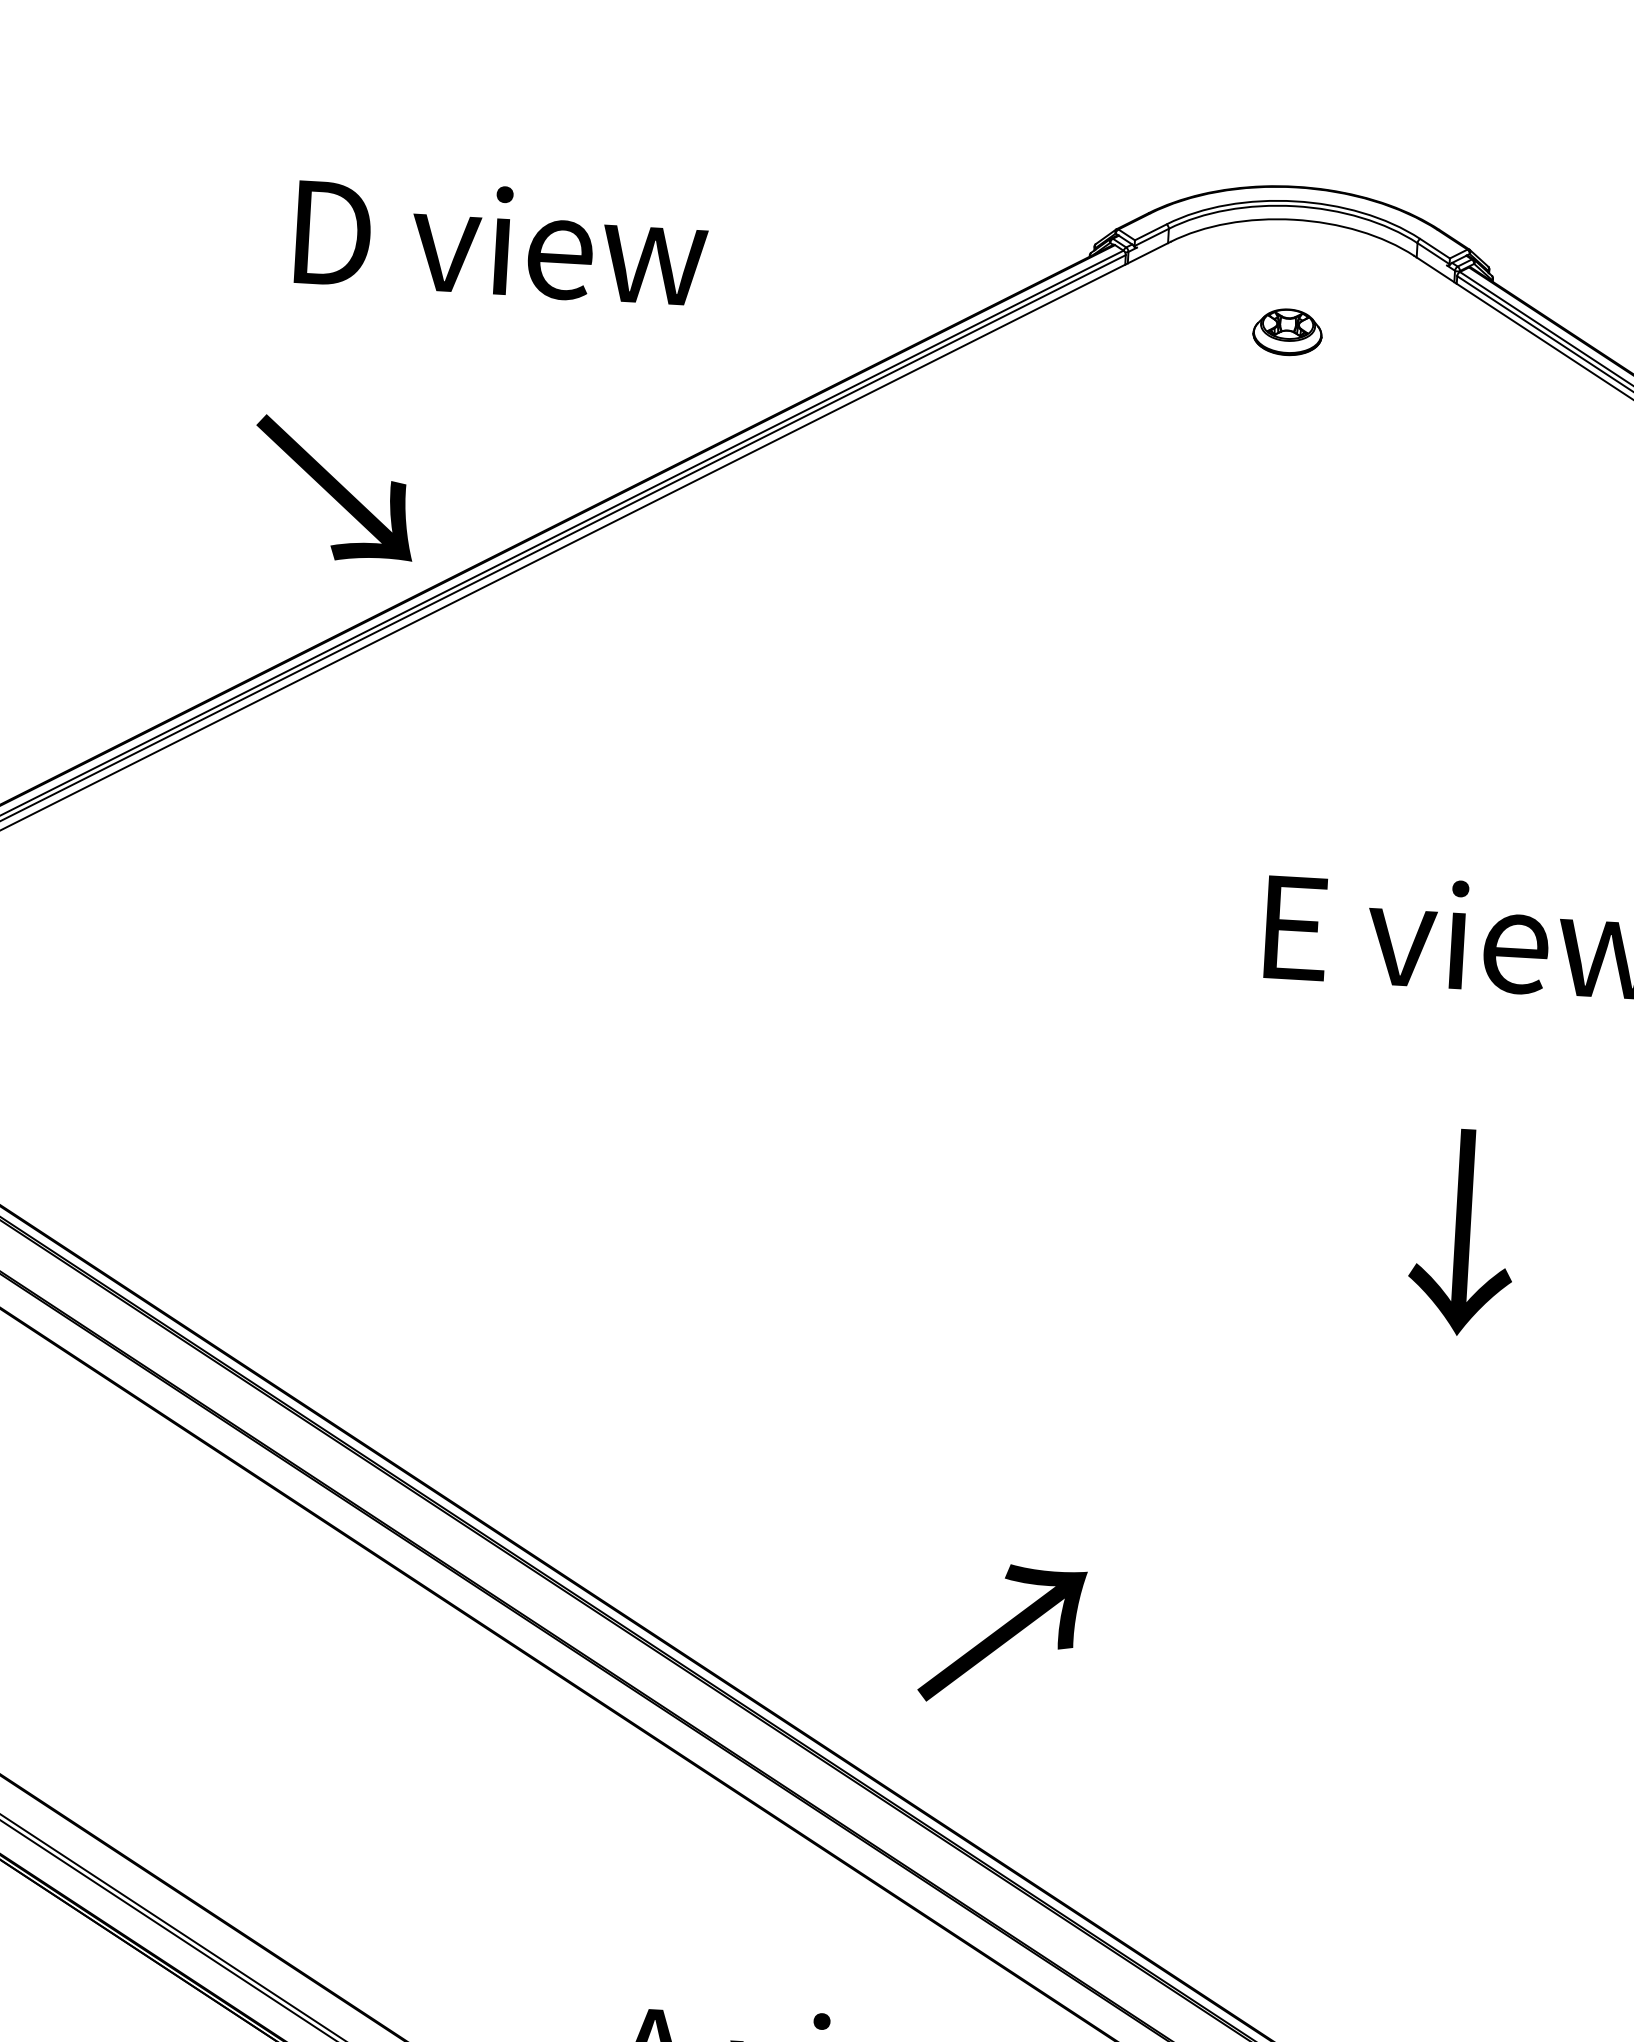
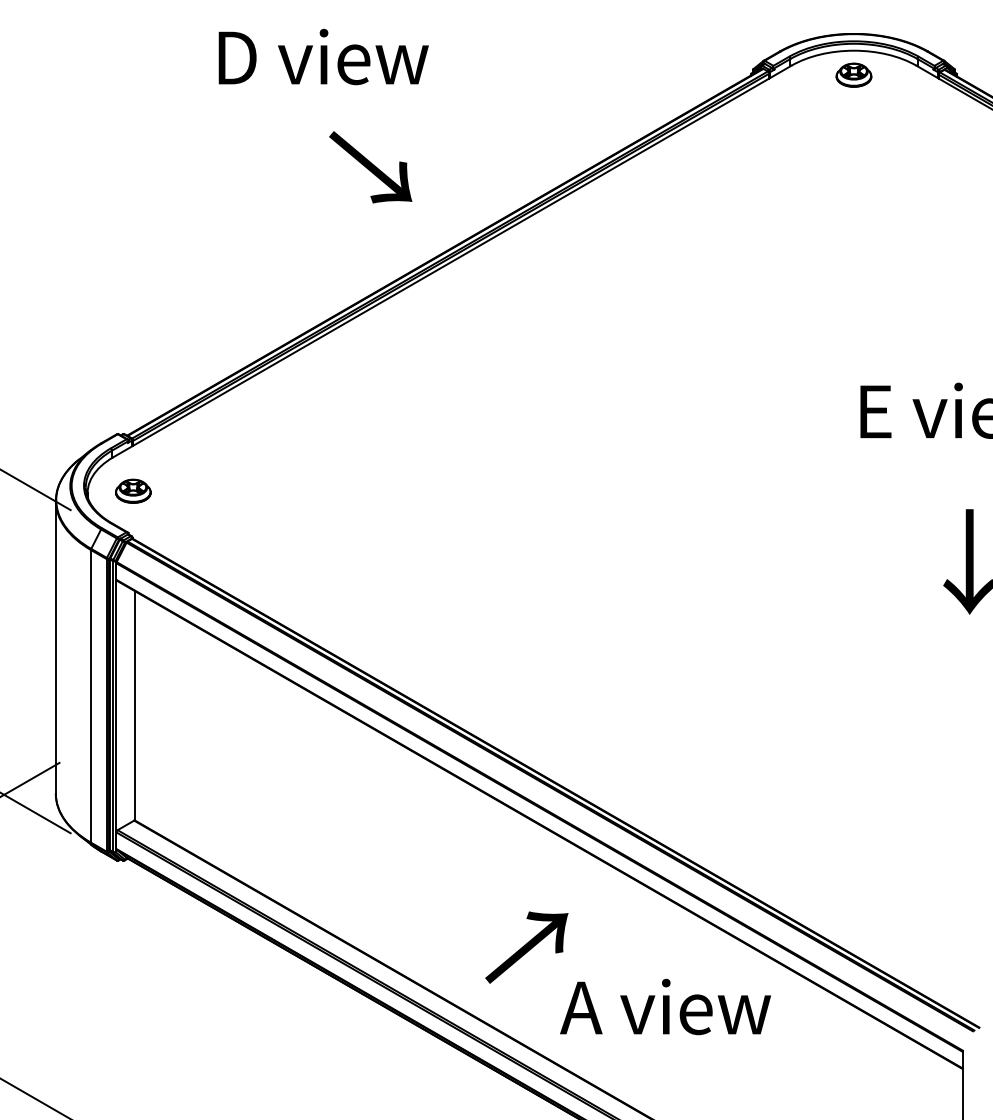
text: (501, 240) -> (323, 56), moved
part: (1286, 330) -> (853, 74), moved
text: (334, 489) -> (370, 167), moved
text: (1001, 1634) -> (526, 947), moved

